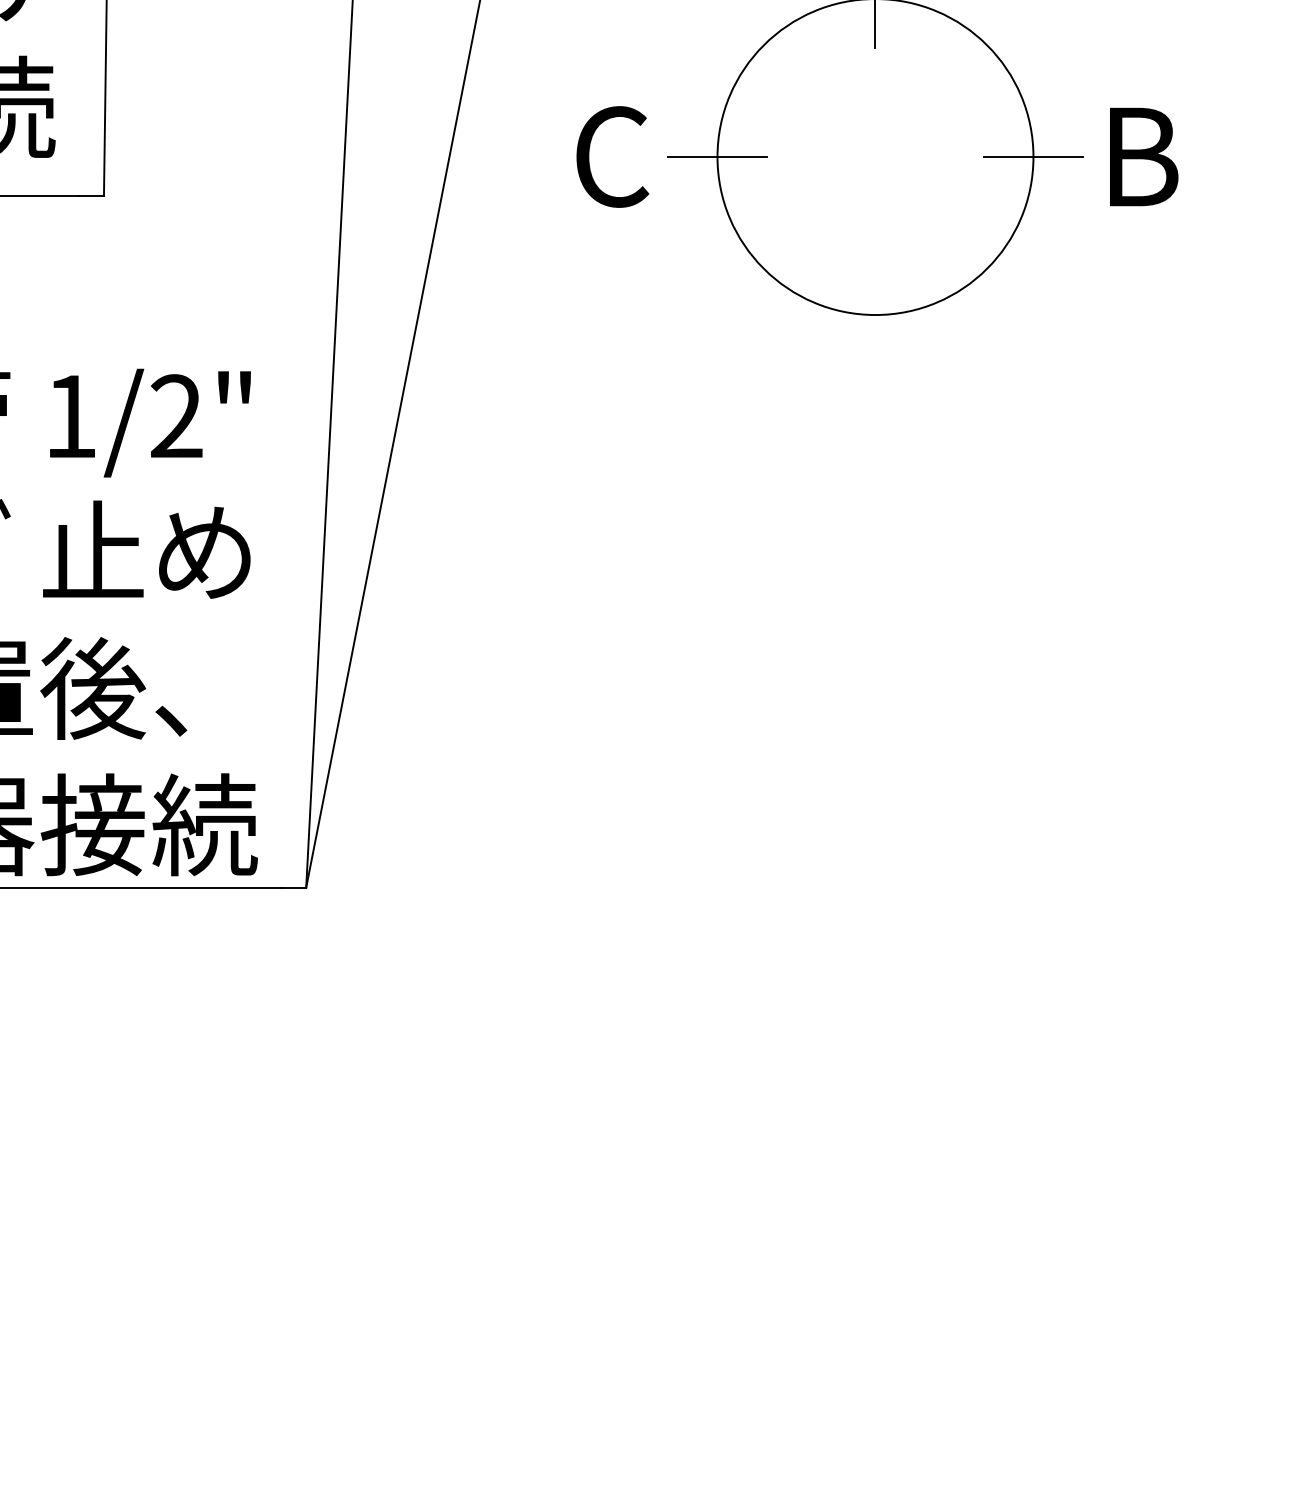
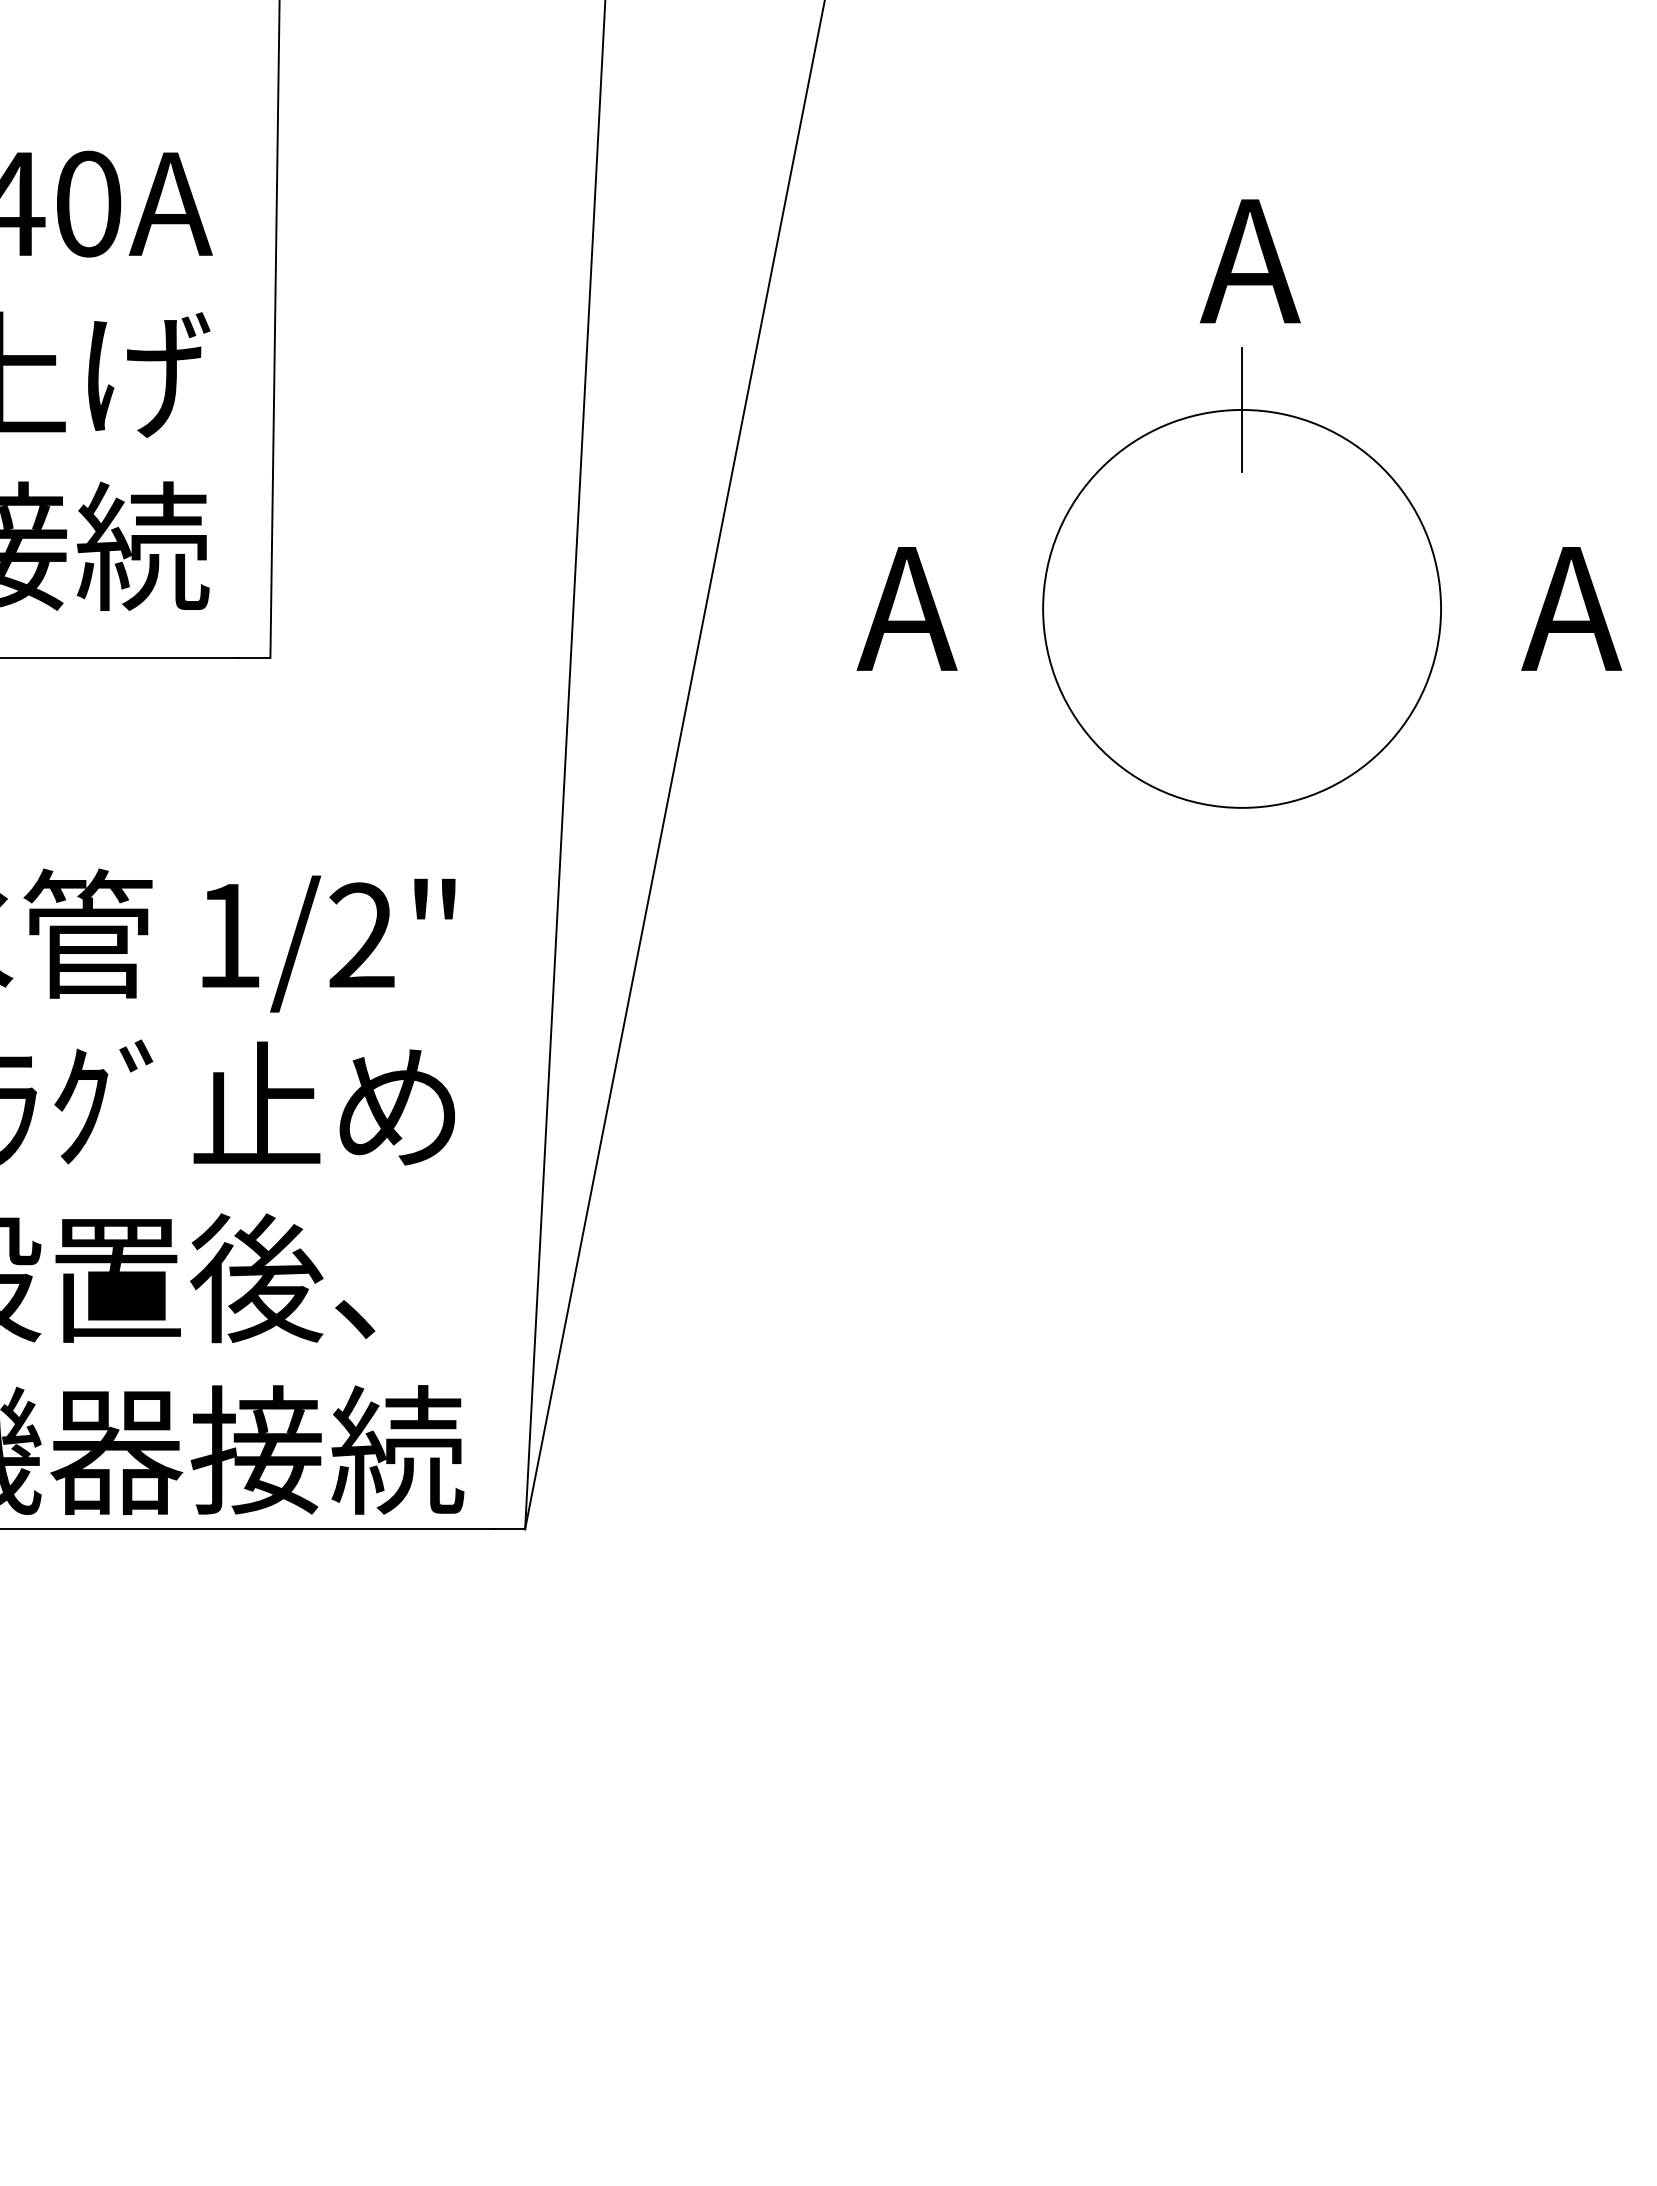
text: (609, 156) -> (906, 608), C -> A
line: (717, 156) -> (1043, 608), removed
line: (1033, 156) -> (1440, 608), removed
text: (1137, 156) -> (1572, 608), B -> A

